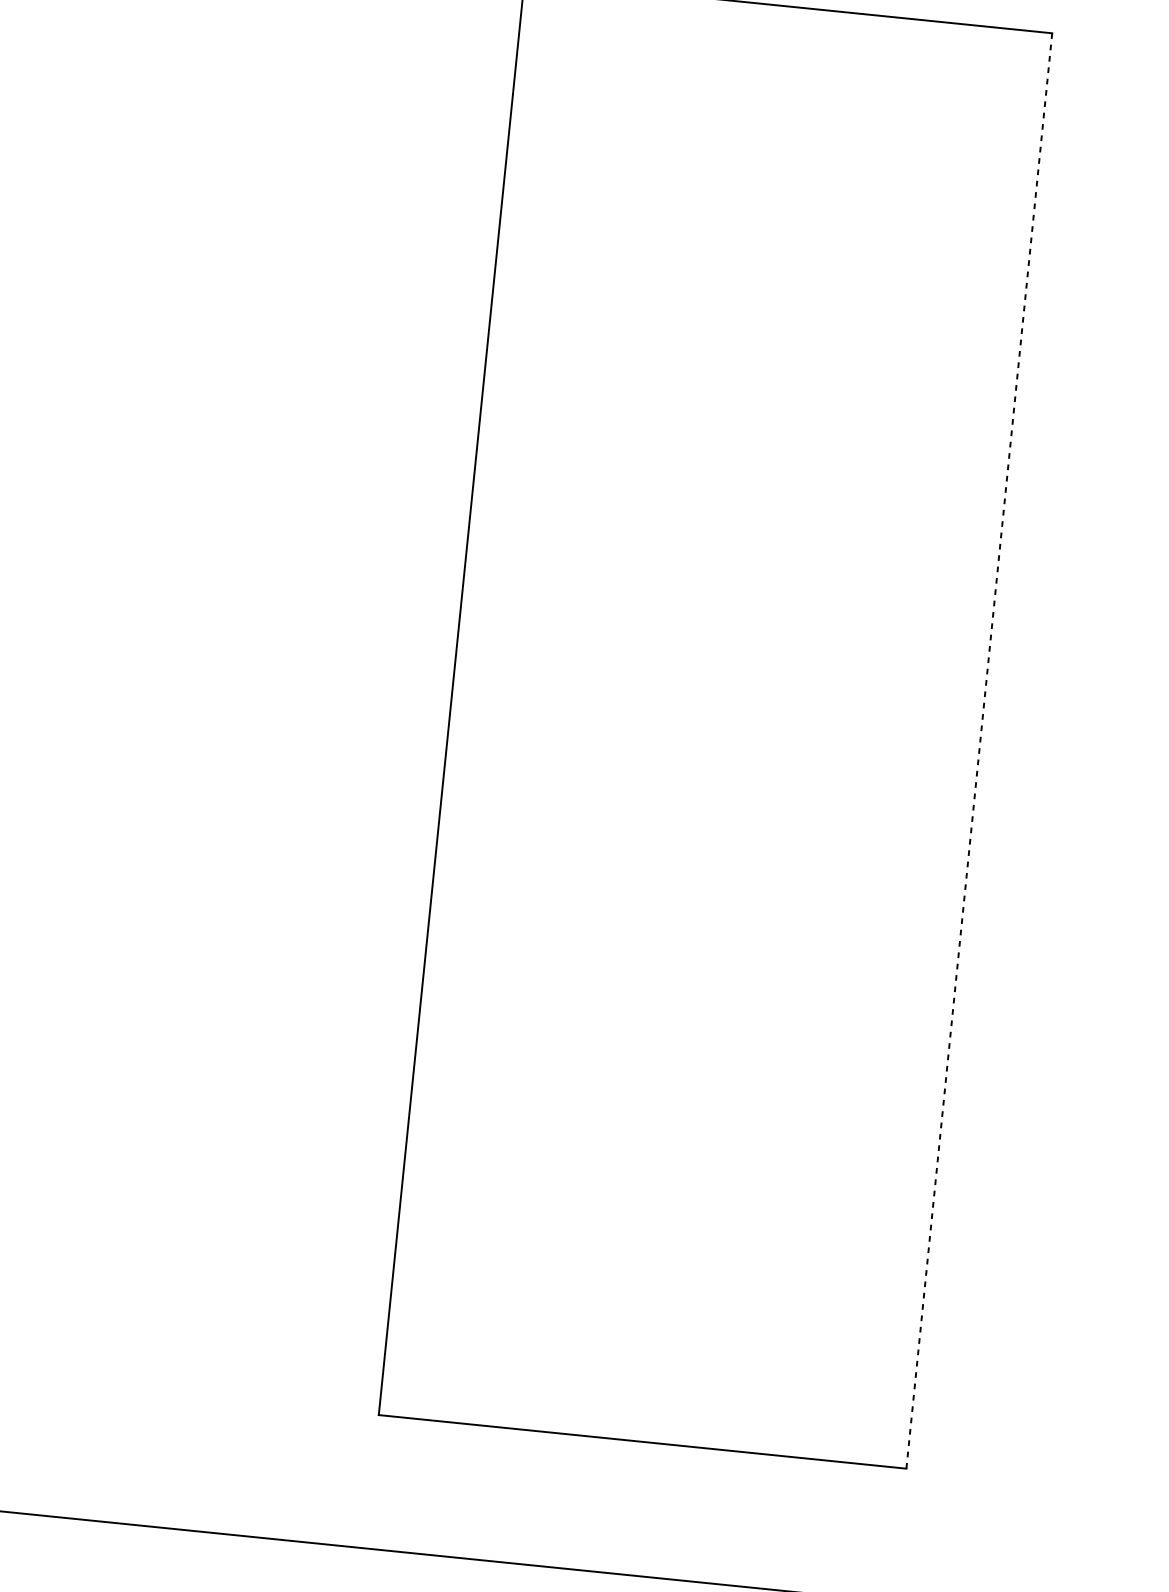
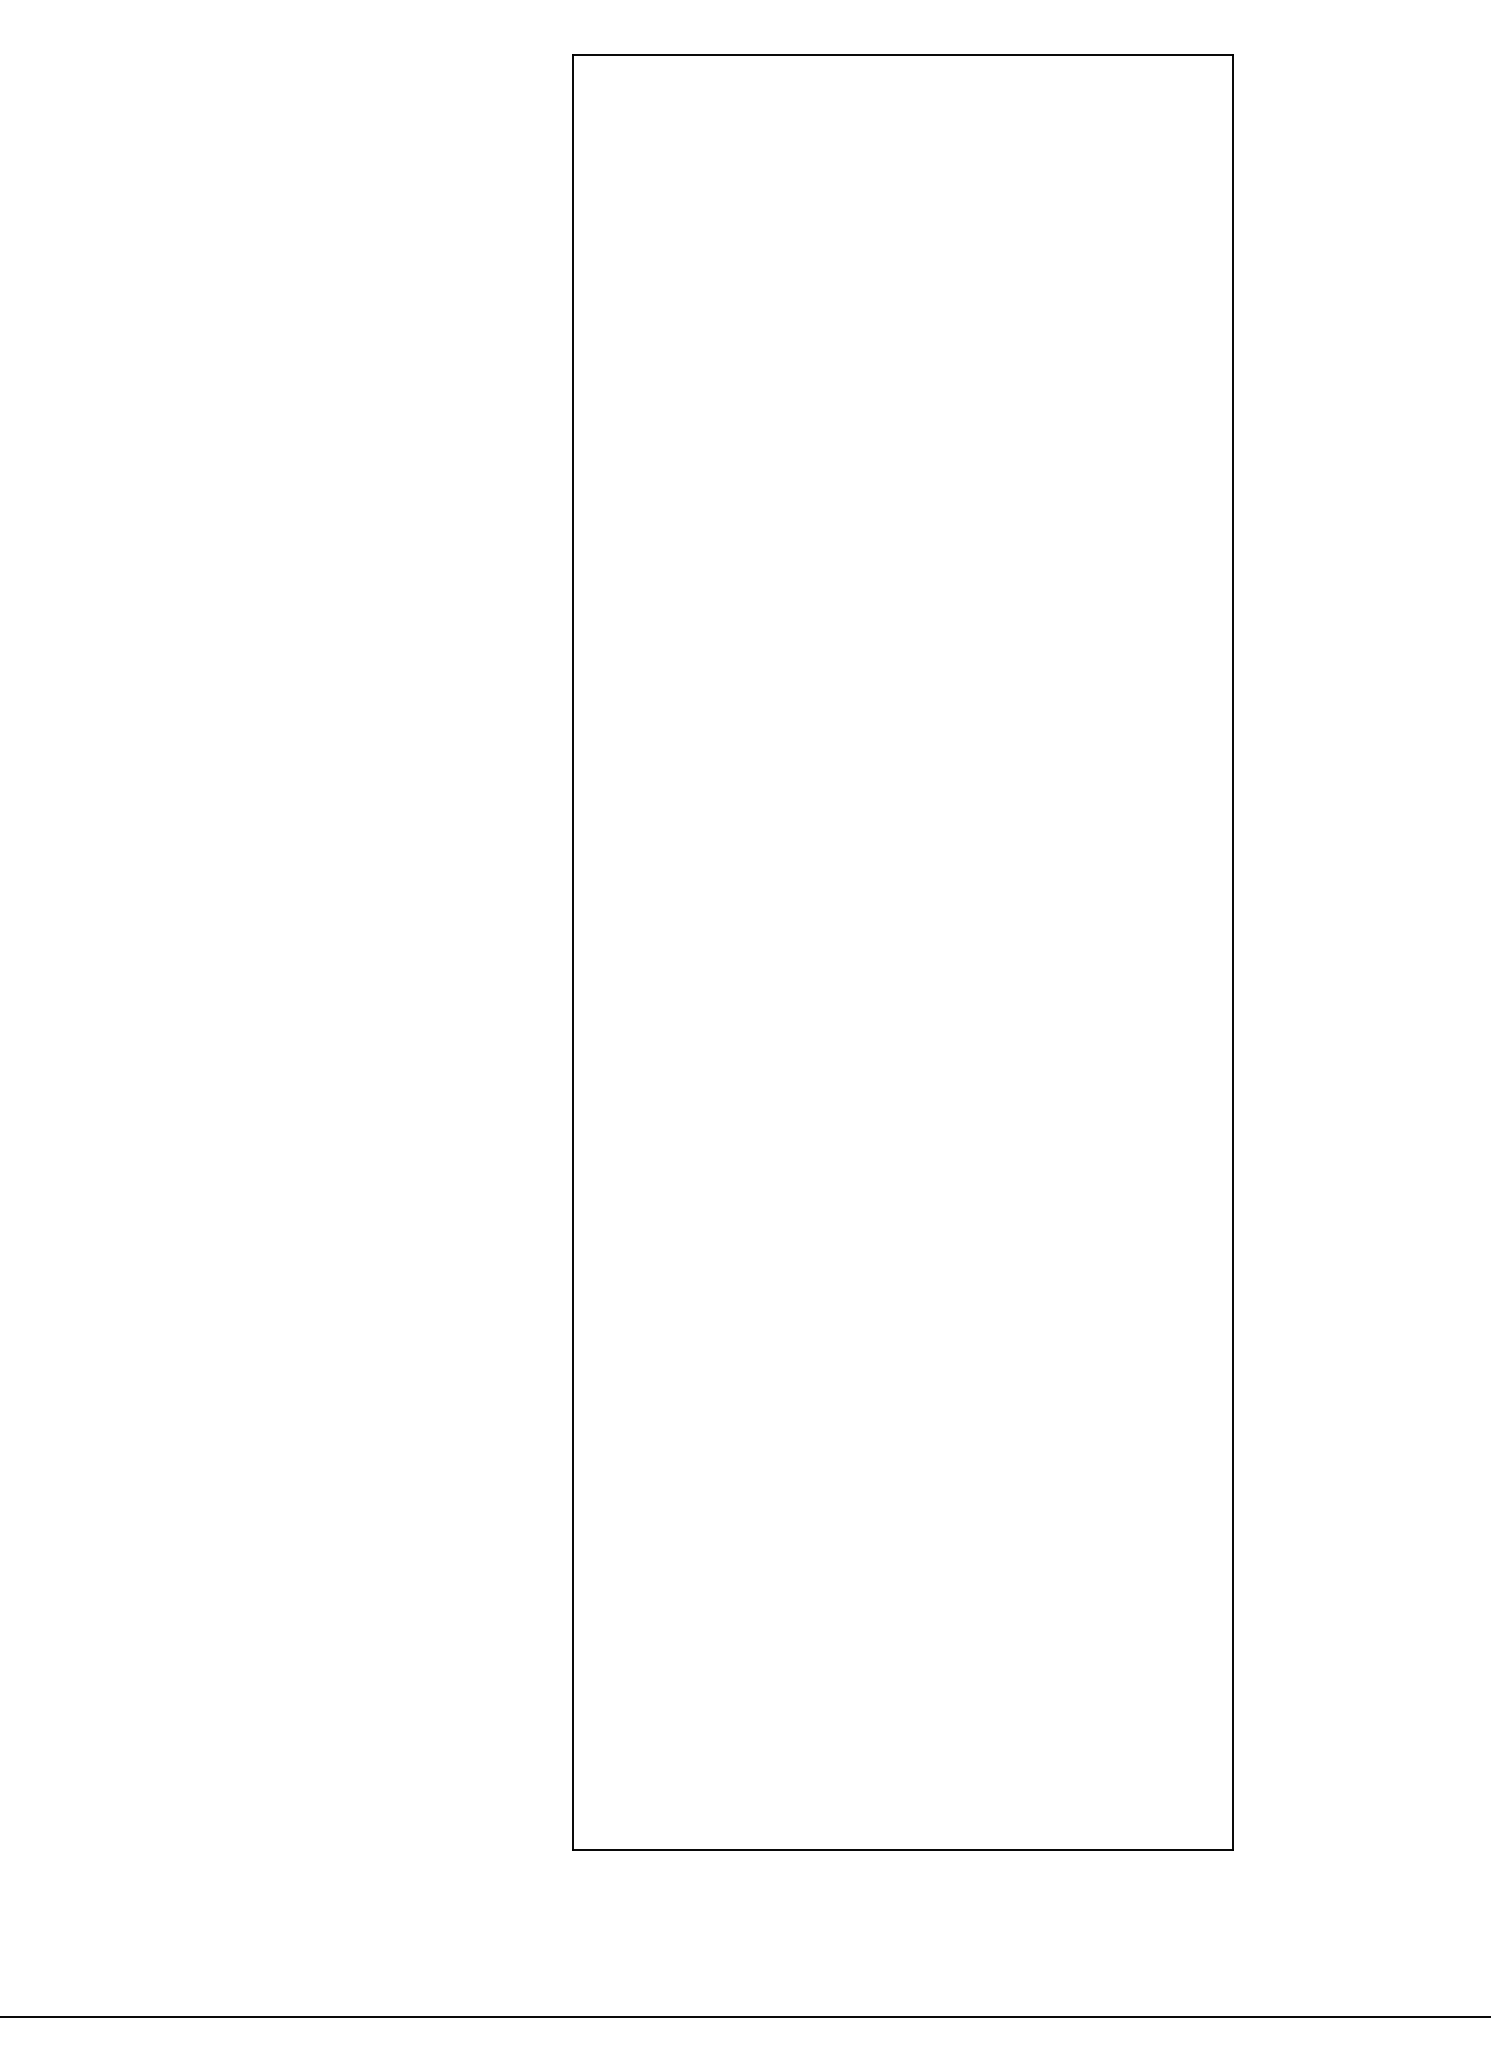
line: (979, 751) -> (1233, 952), dashed -> solid

